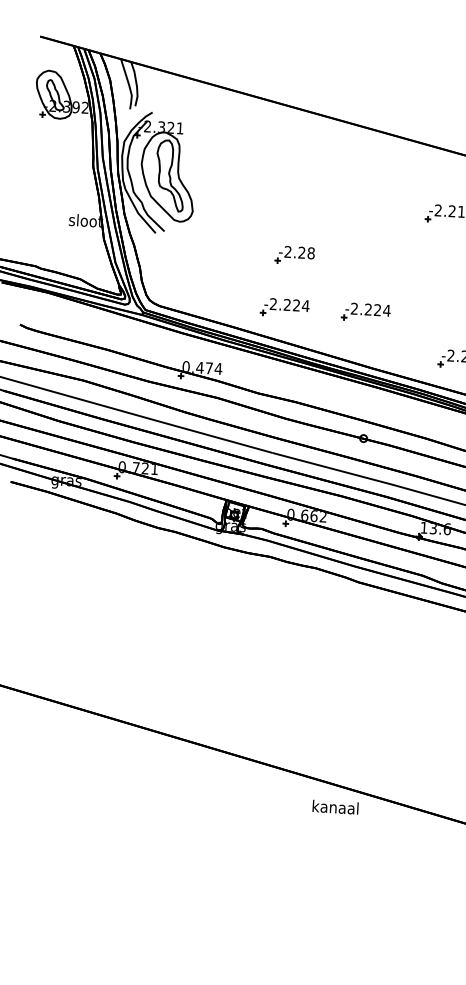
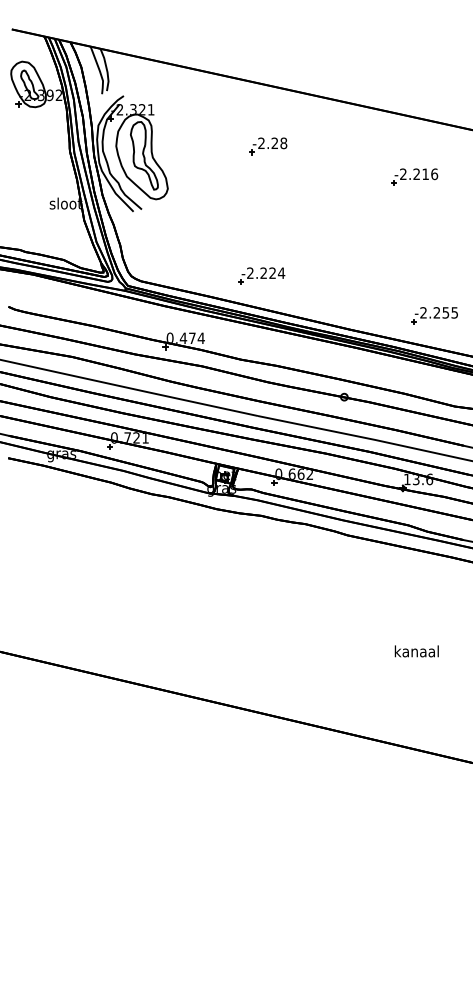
part: (295, 255) -> (268, 146), moved
part: (365, 311) -> (339, 275), removed
text: (335, 807) -> (416, 651), moved

